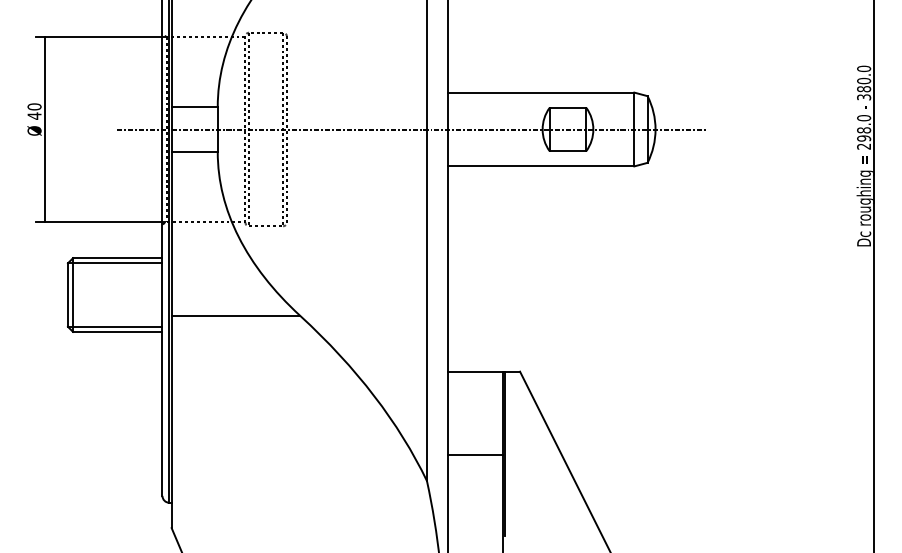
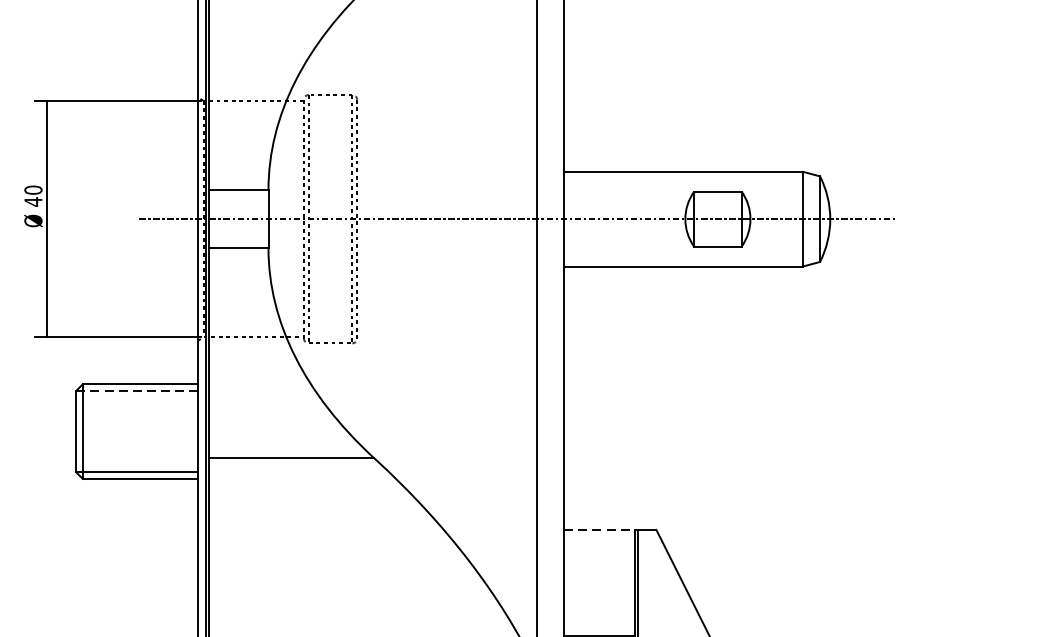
line: (115, 263) -> (137, 391), solid -> dashed
line: (475, 371) -> (599, 529), solid -> dashed

